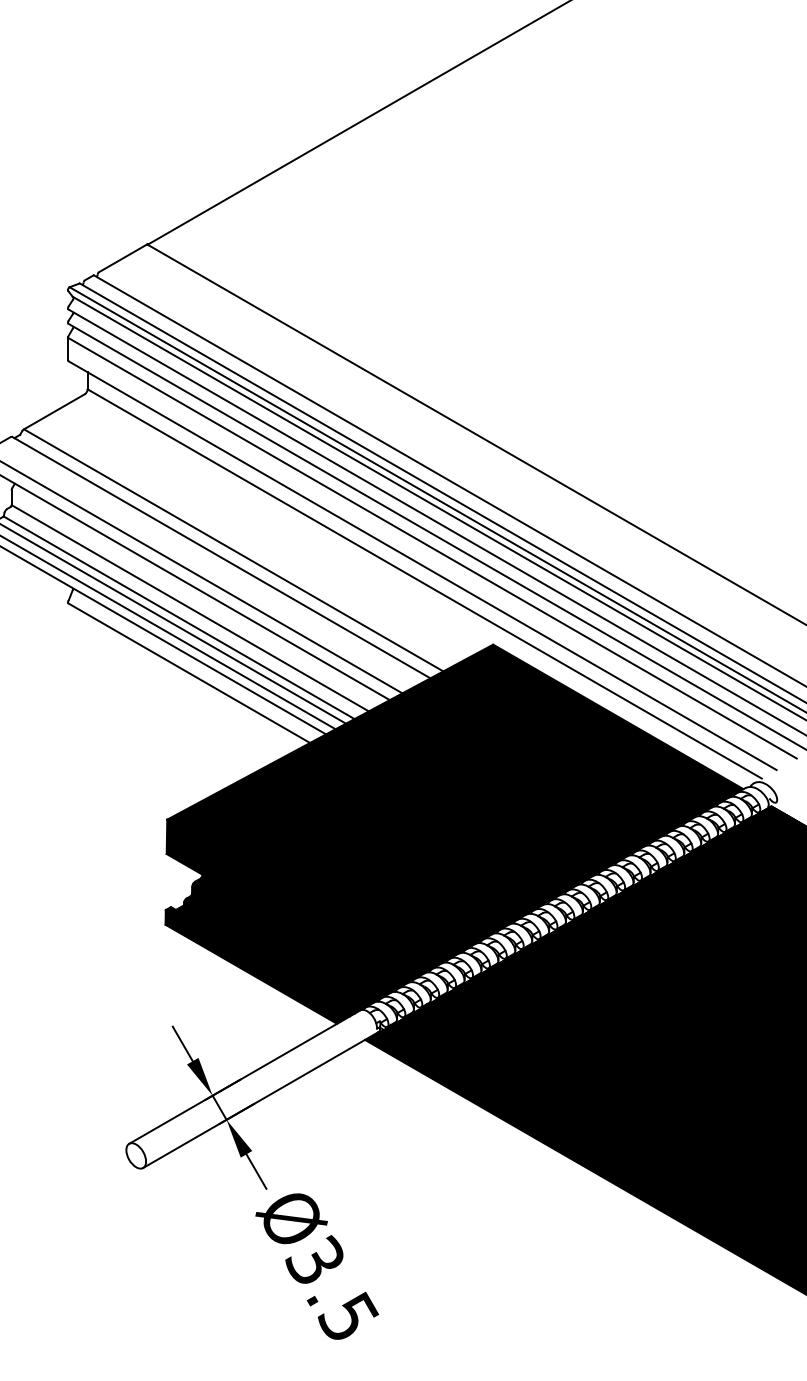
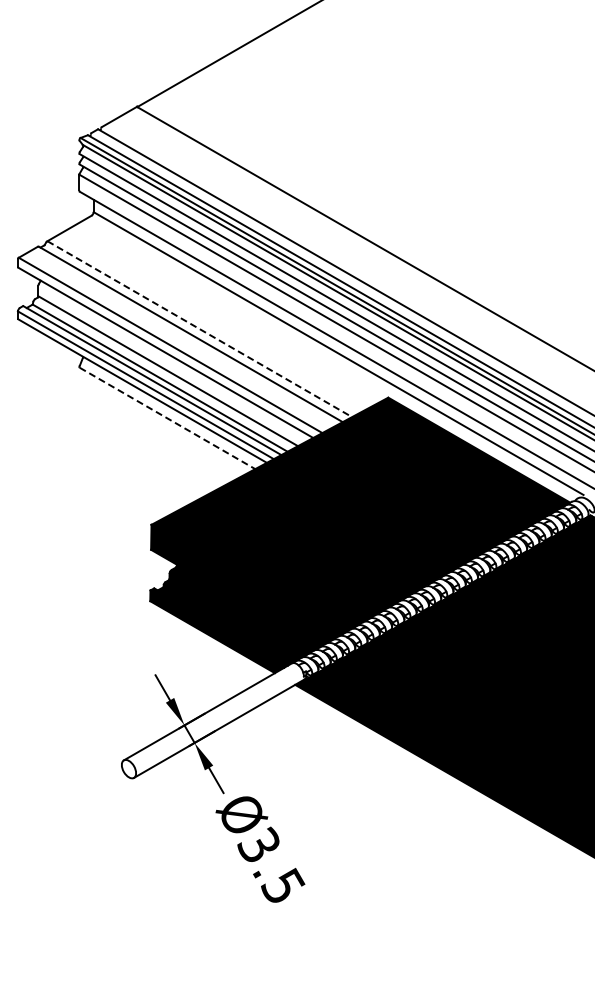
line: (233, 550) -> (199, 329), solid -> dashed
line: (189, 673) -> (167, 418), solid -> dashed

